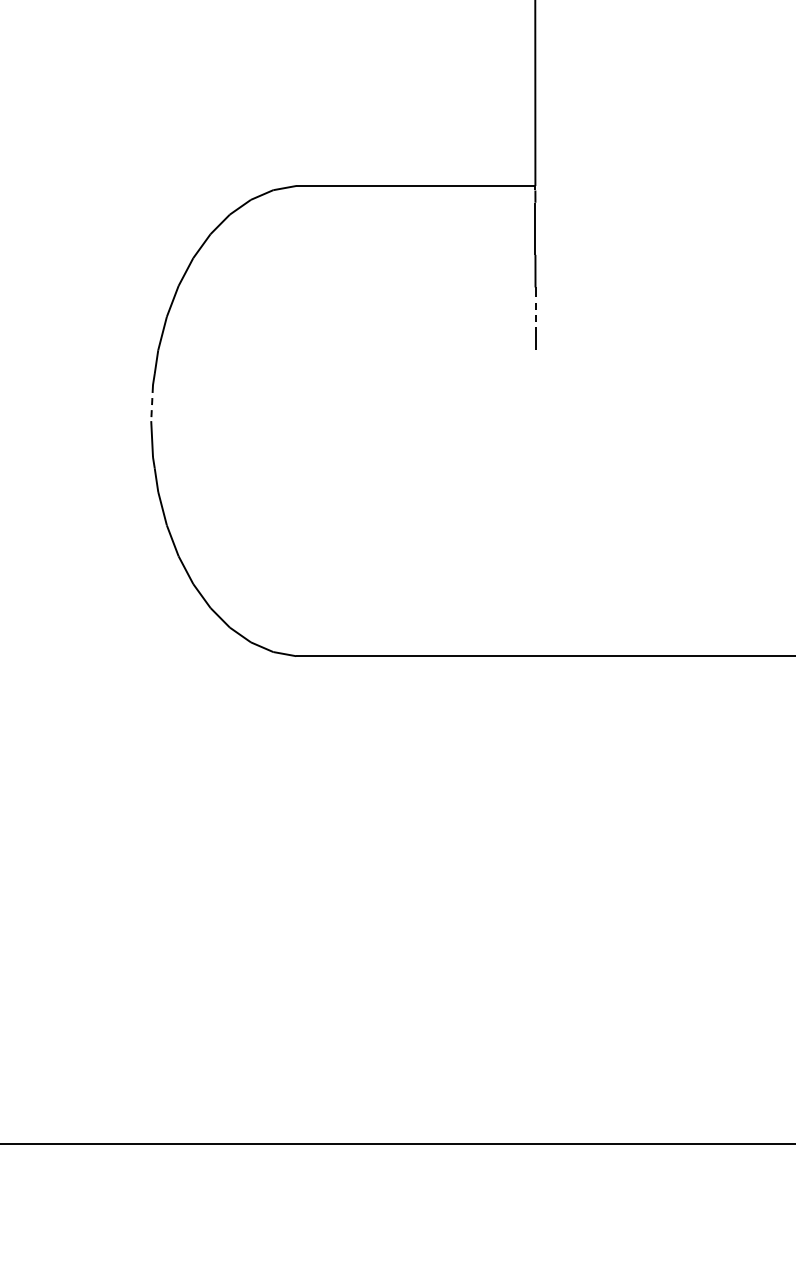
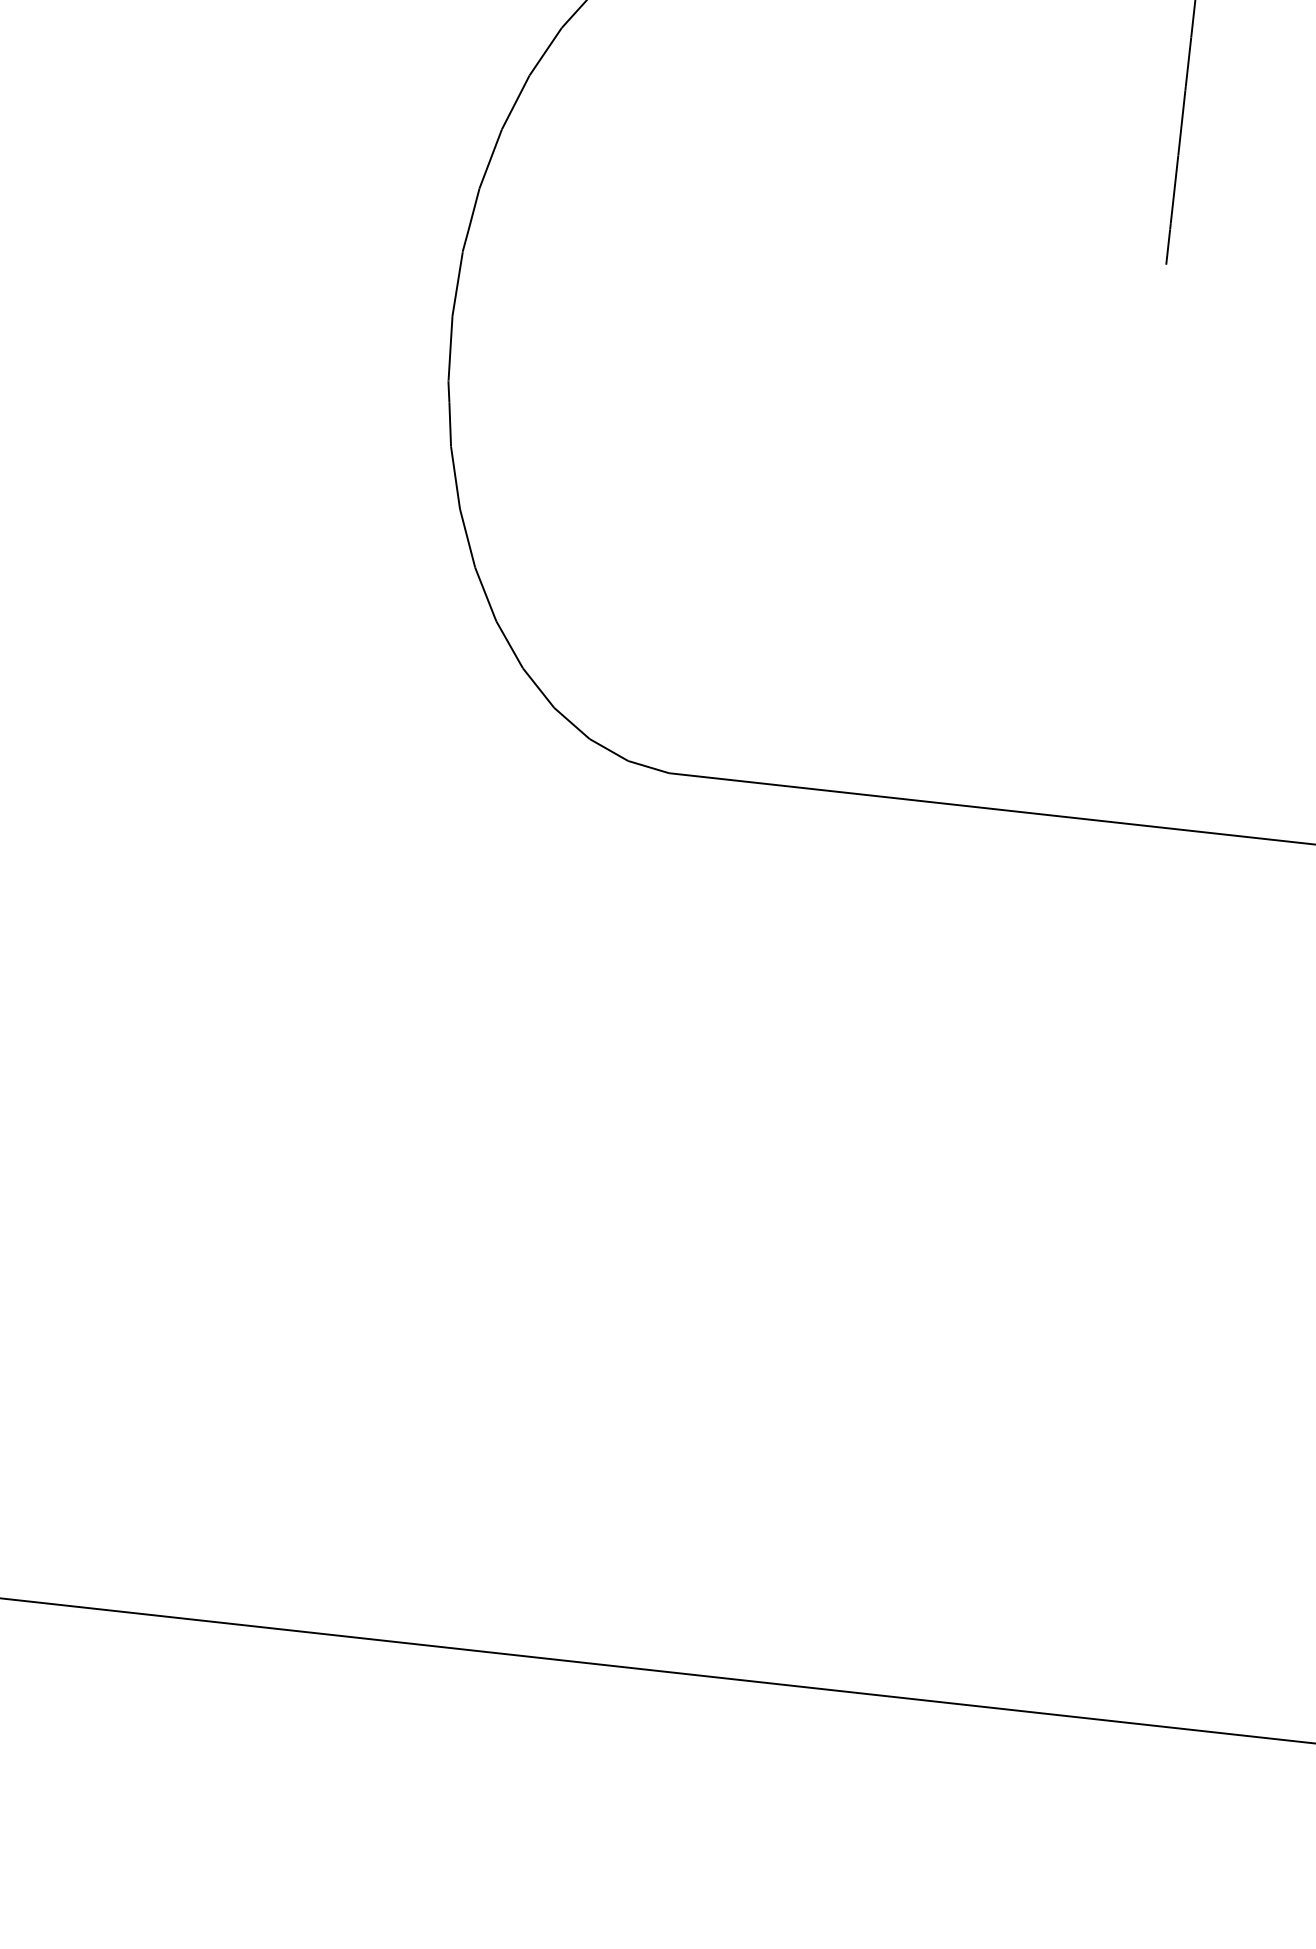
line: (535, 309) -> (1174, 190), dashed -> solid
line: (152, 403) -> (458, 284), dashed -> solid

